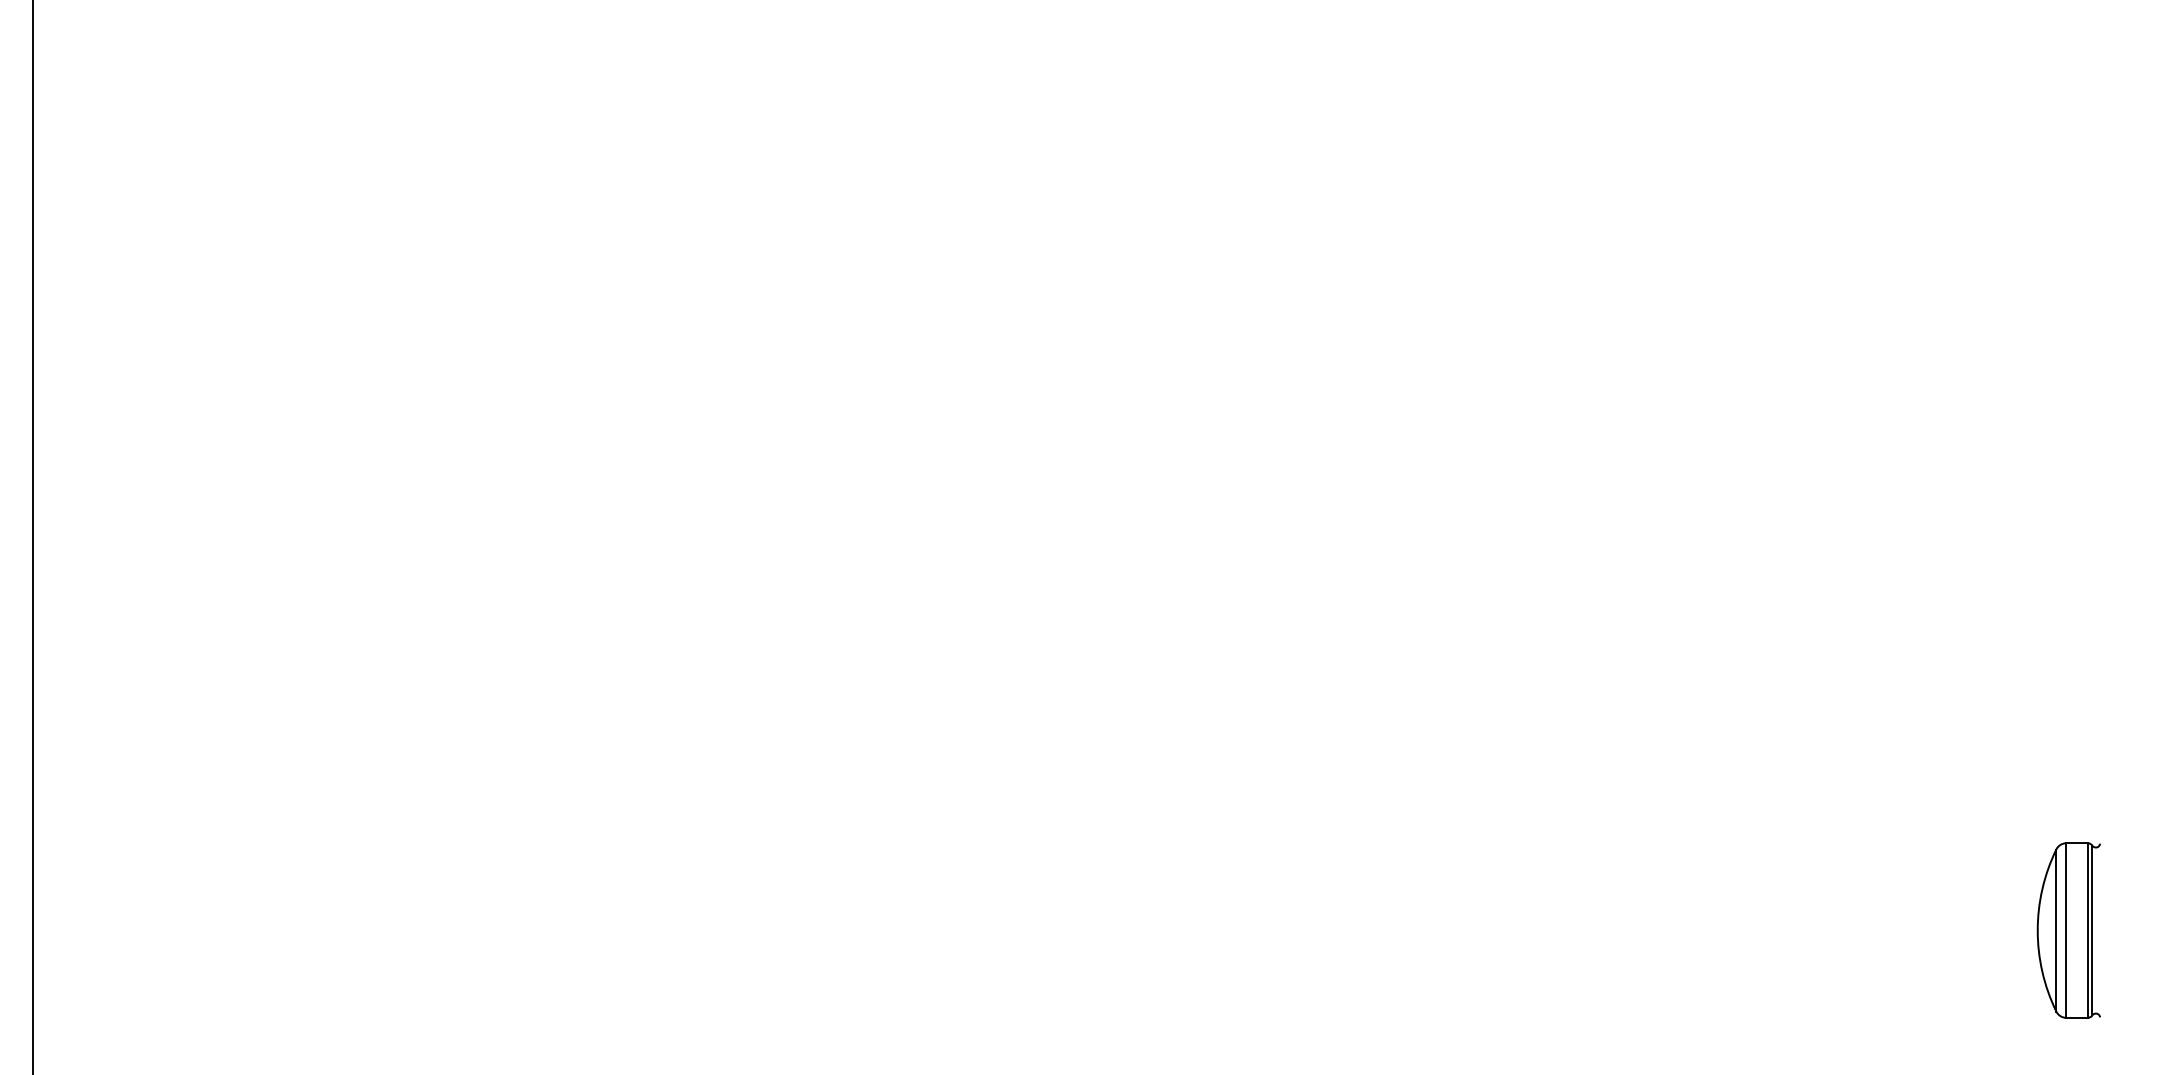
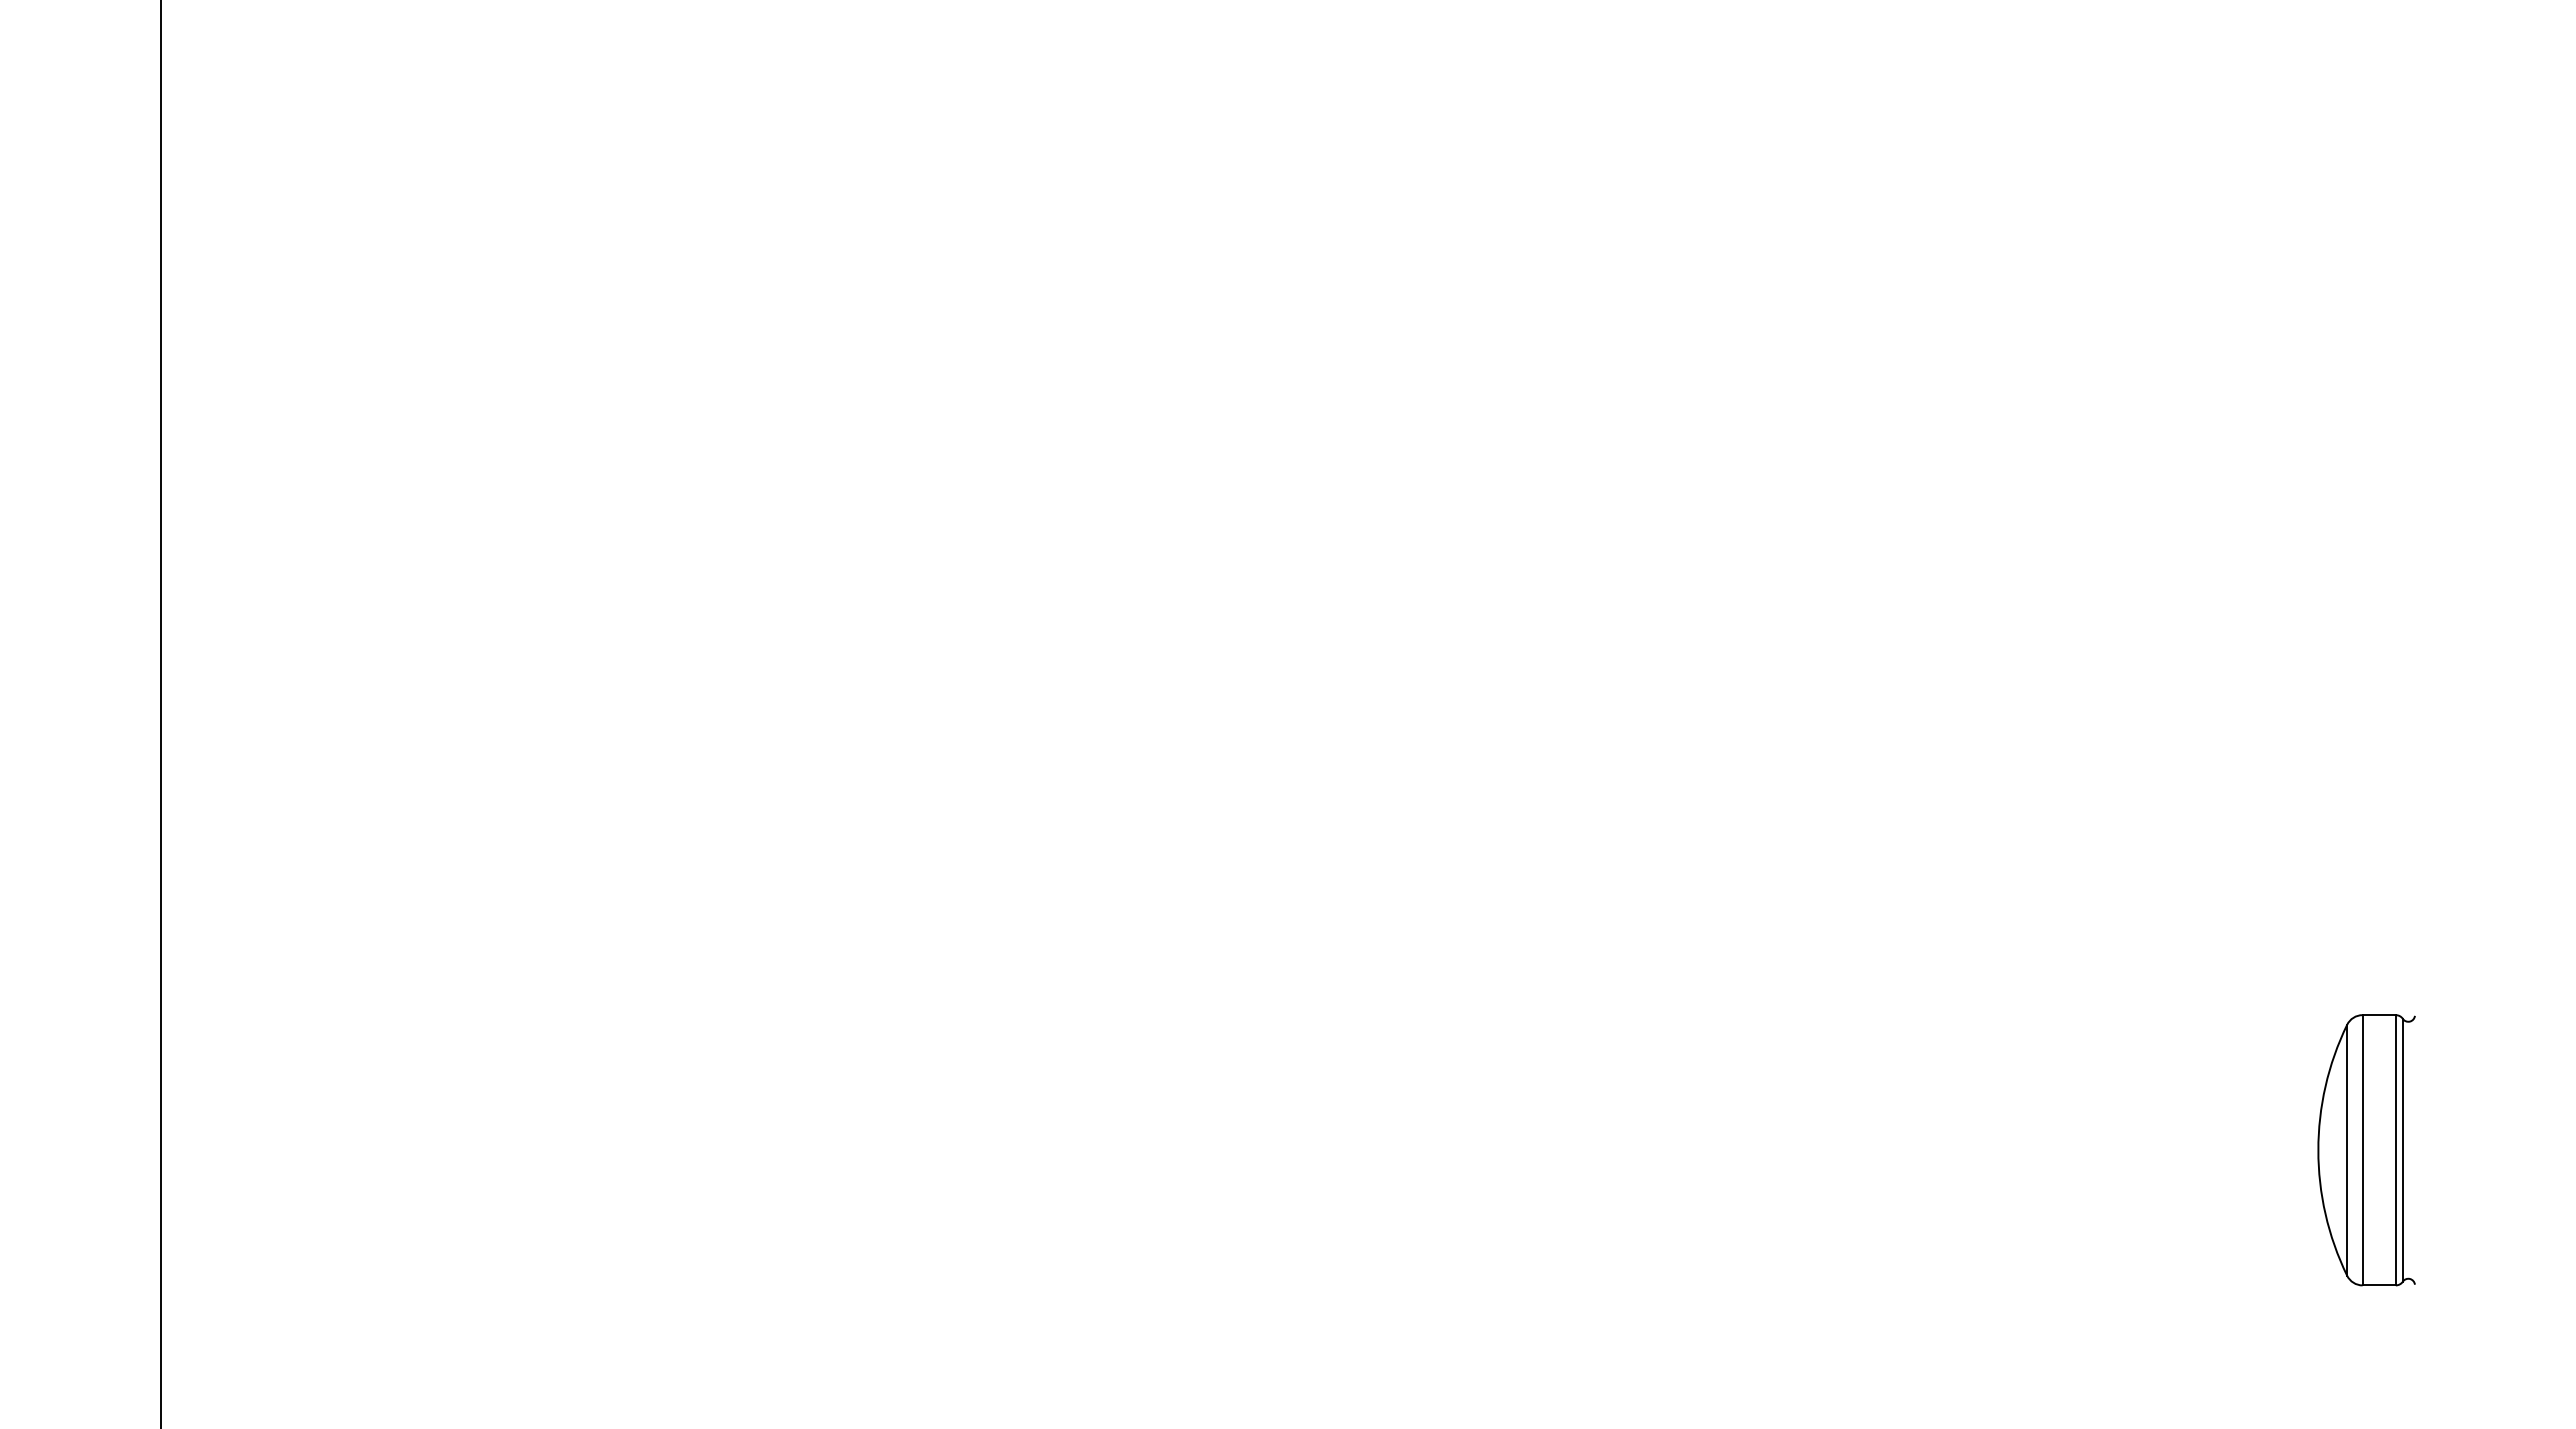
part: (2068, 930) -> (2366, 1150), size x1.43

